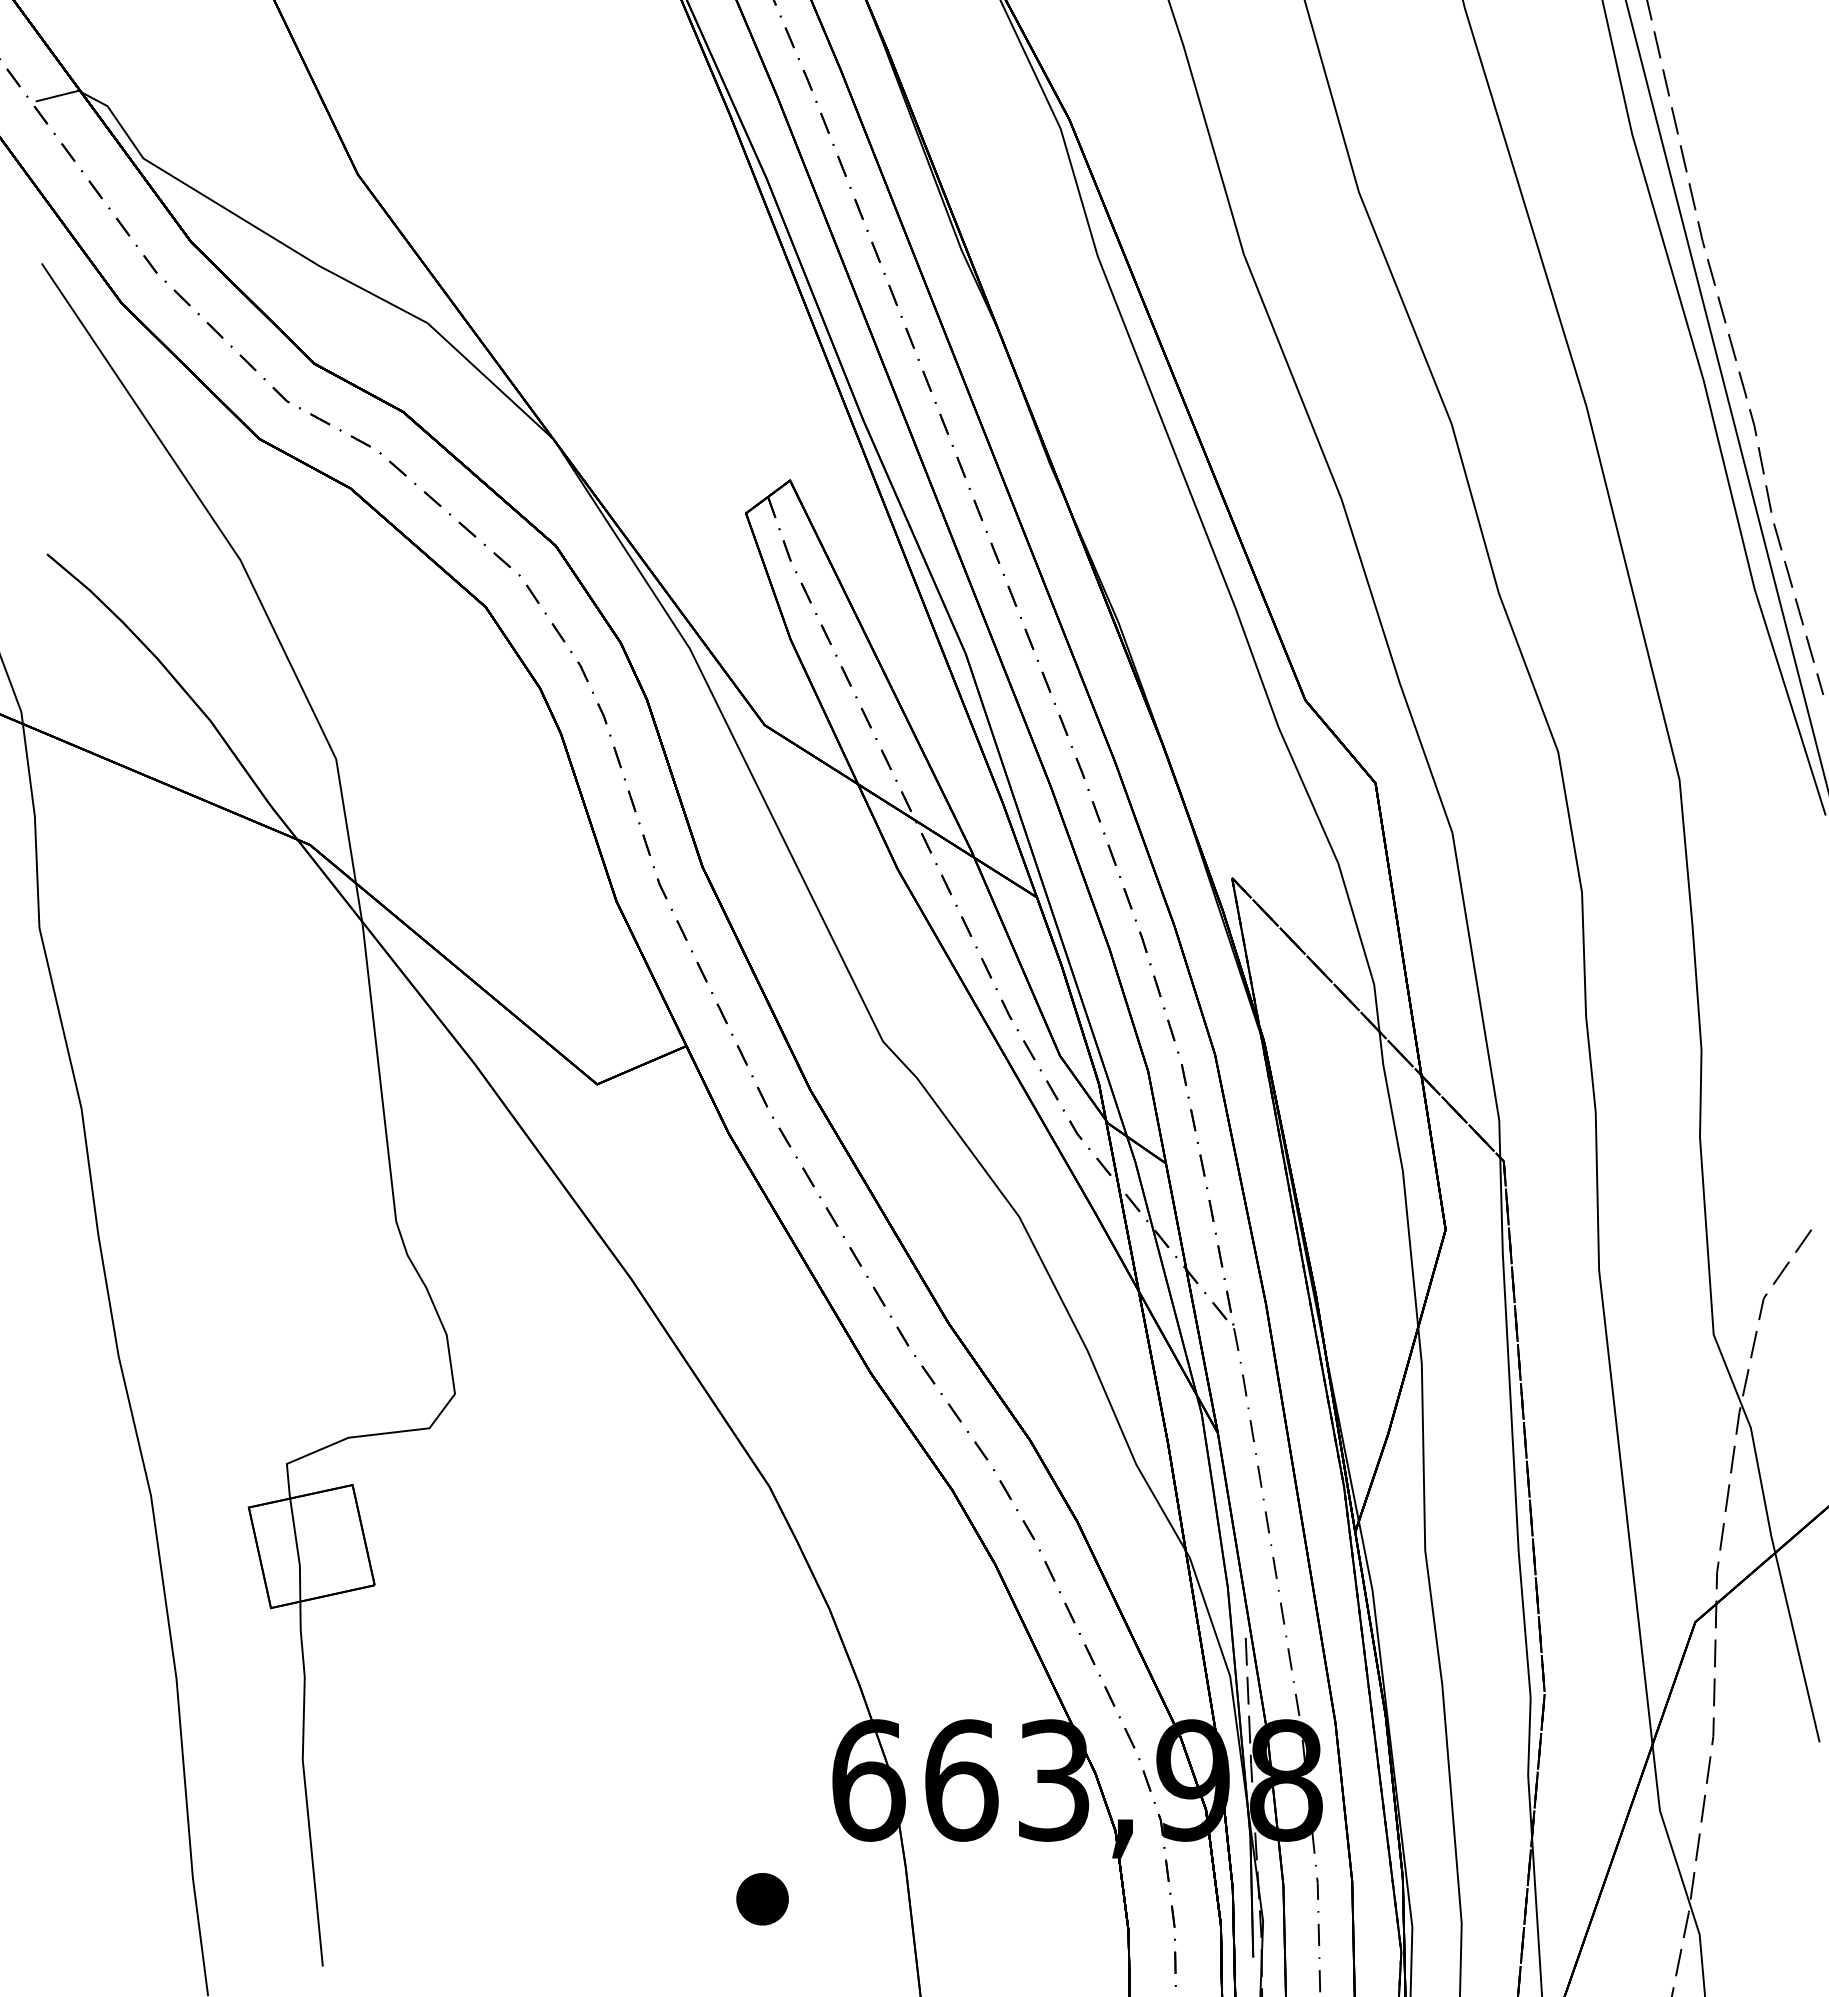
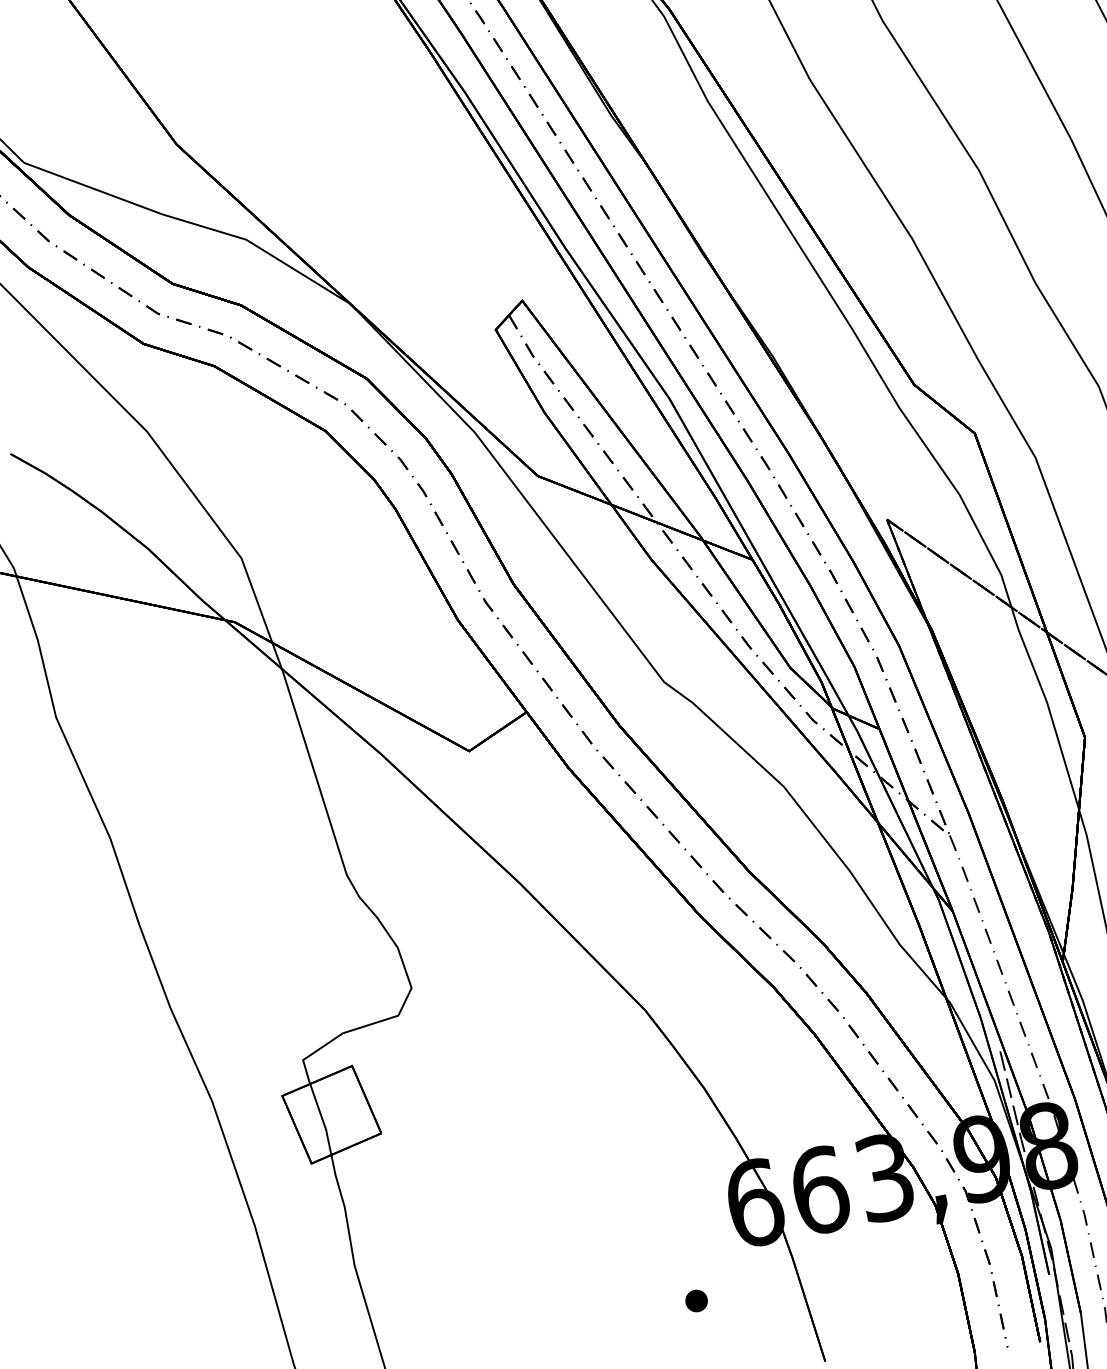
part: (762, 1899) -> (696, 1301), size x0.6

